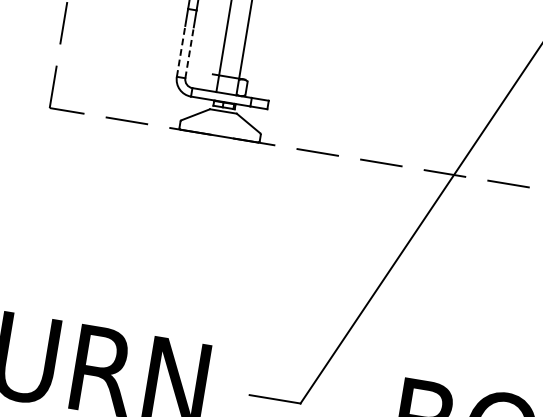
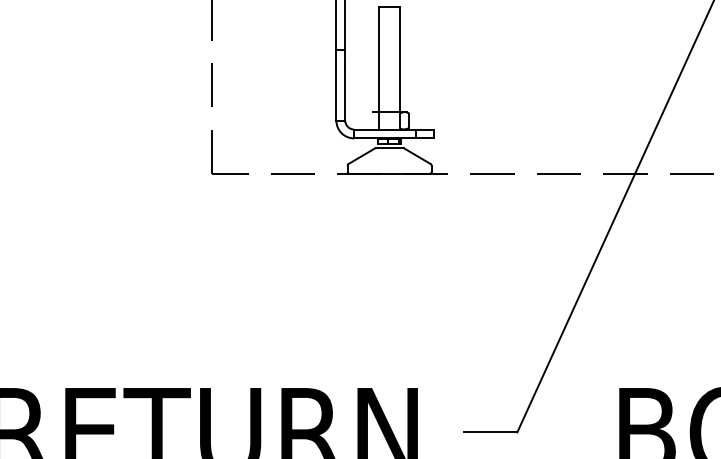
line: (181, 51) -> (336, 94), dashed -> solid
line: (189, 53) -> (345, 94), dashed -> solid

